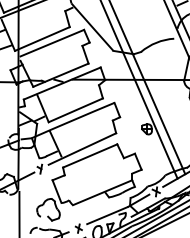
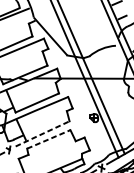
line: (82, 148) -> (42, 133), solid -> dashed
line: (90, 155) -> (49, 139), solid -> dashed

